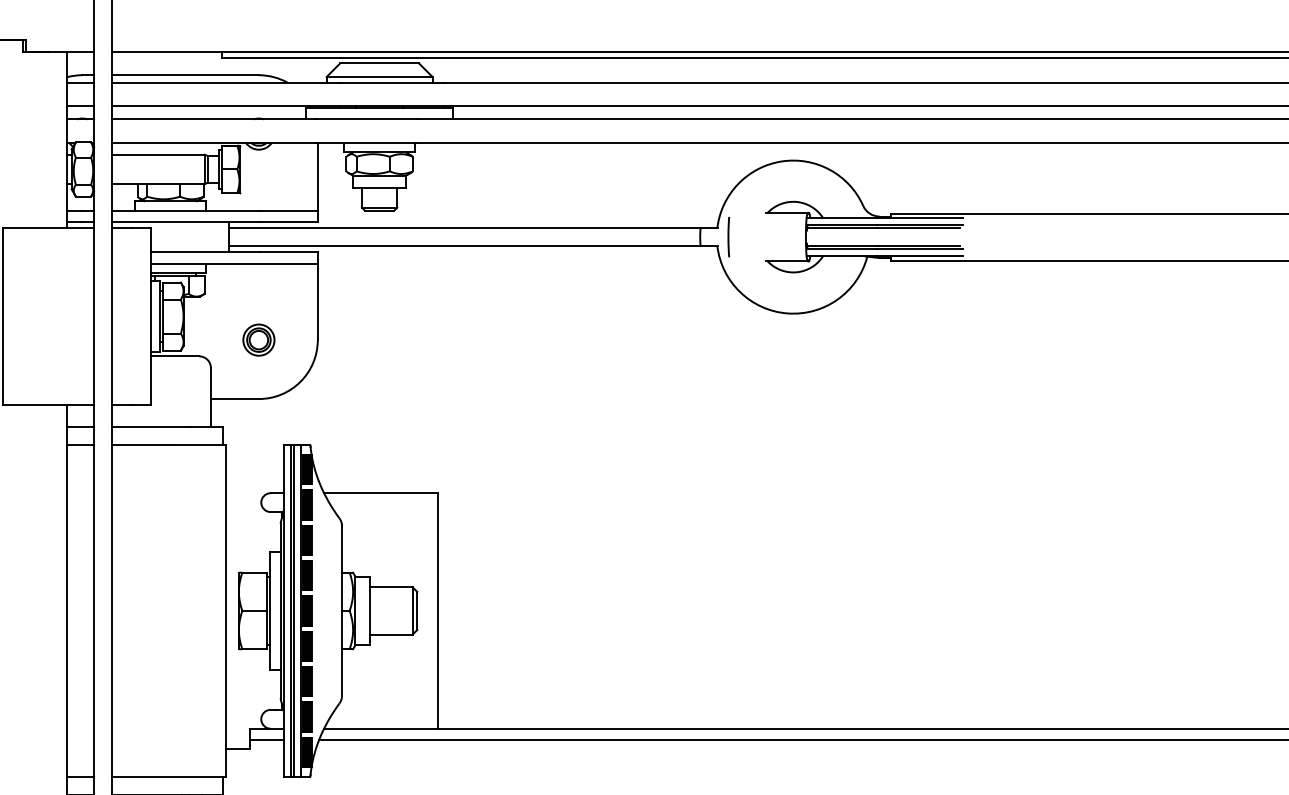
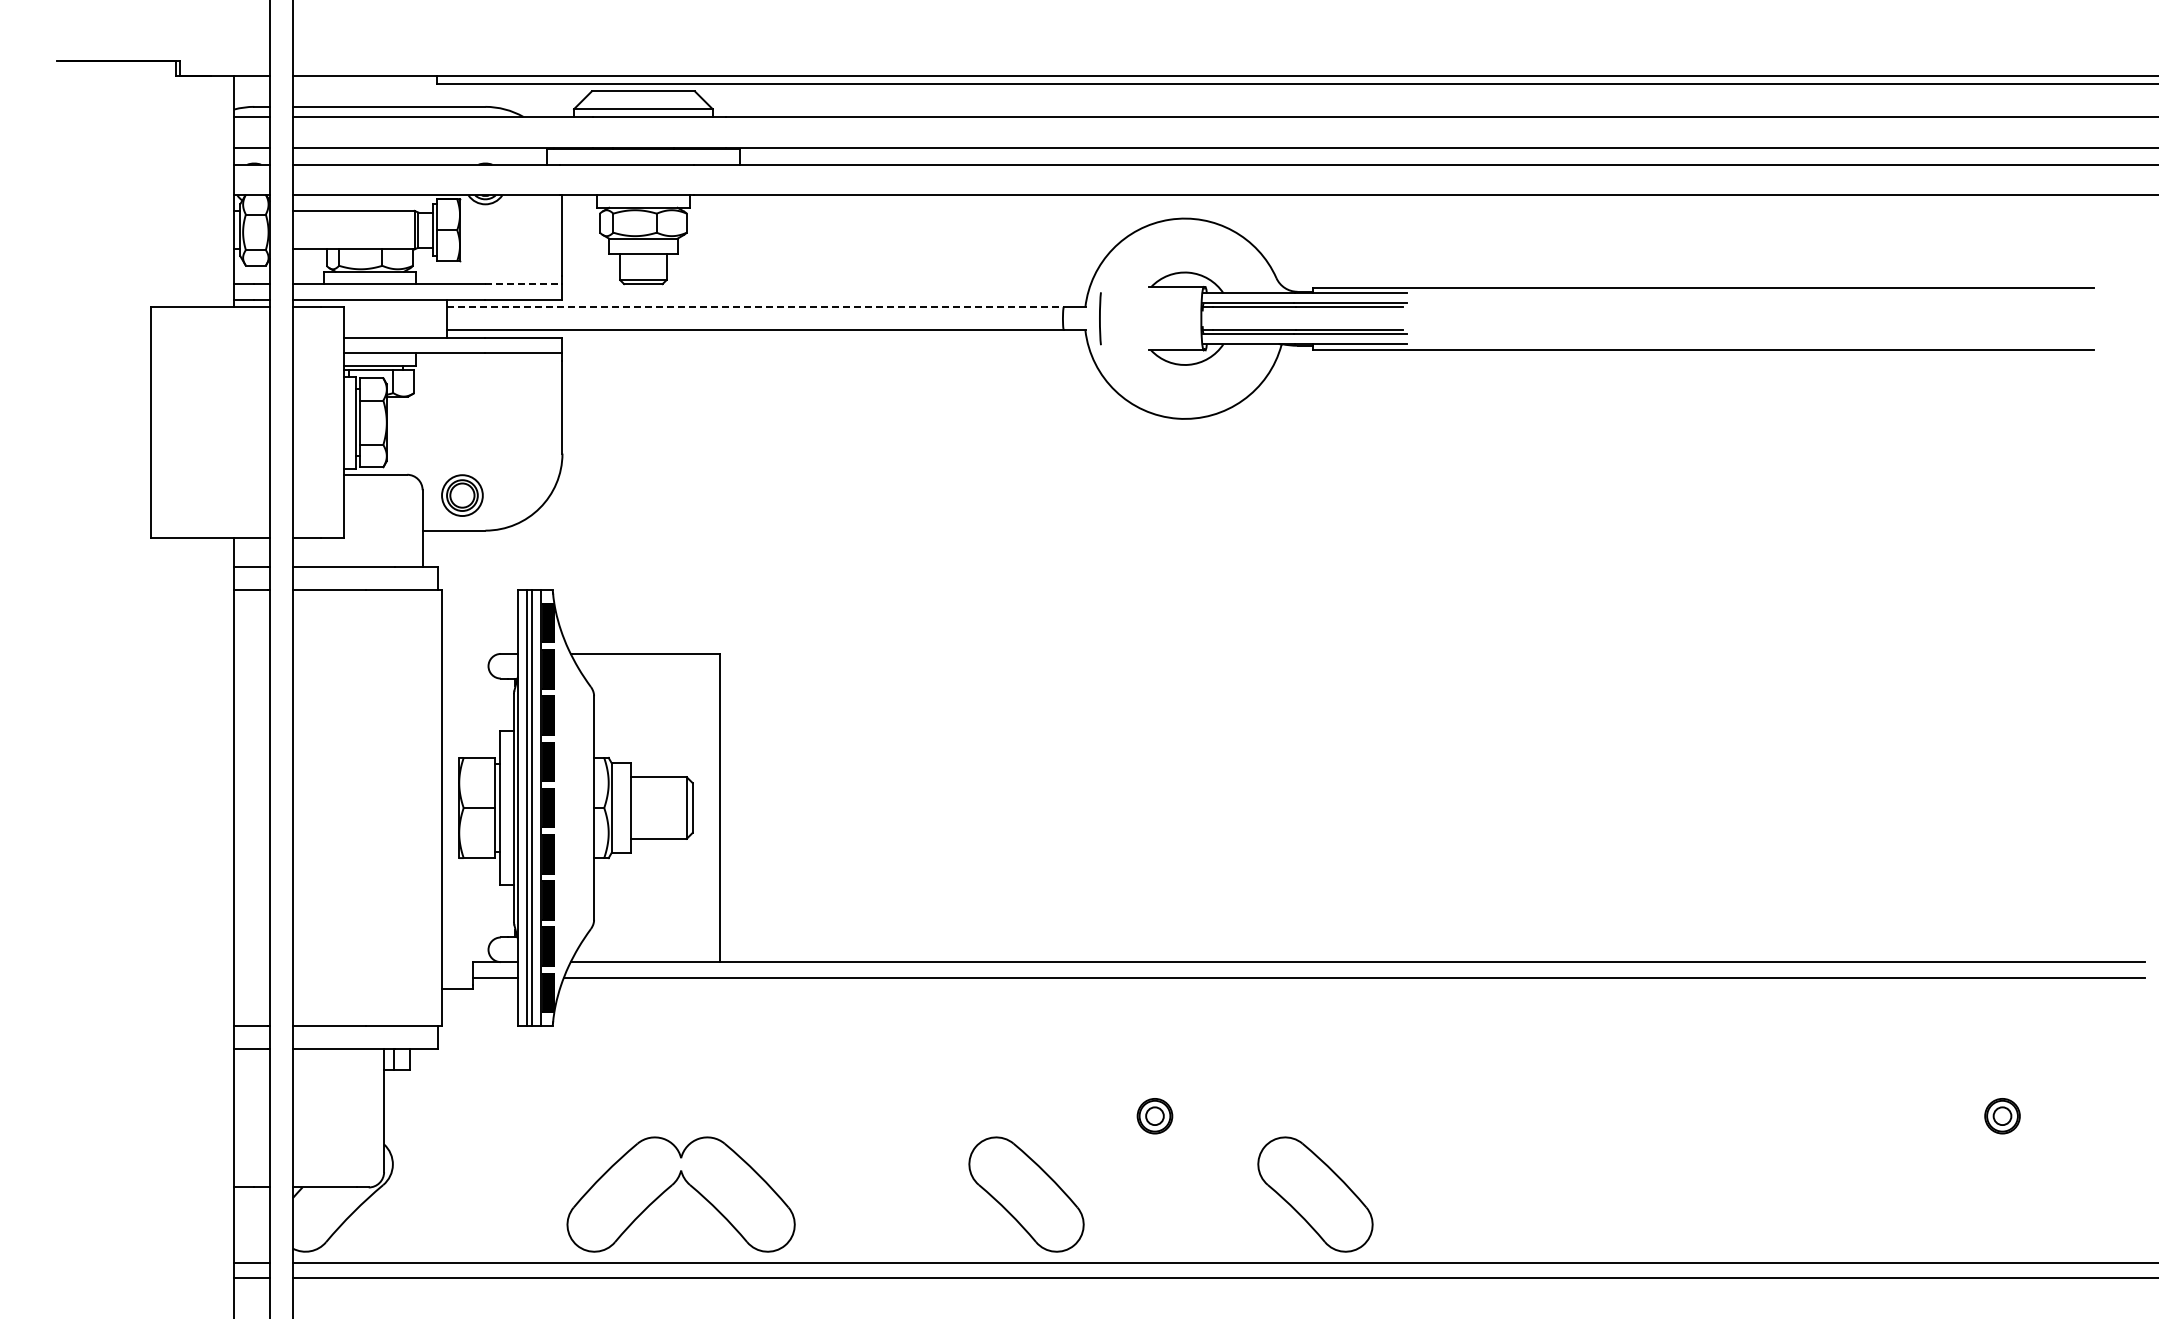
line: (288, 210) -> (523, 284), solid -> dashed
line: (465, 228) -> (755, 307), solid -> dashed
part: (258, 340) -> (462, 495), moved

